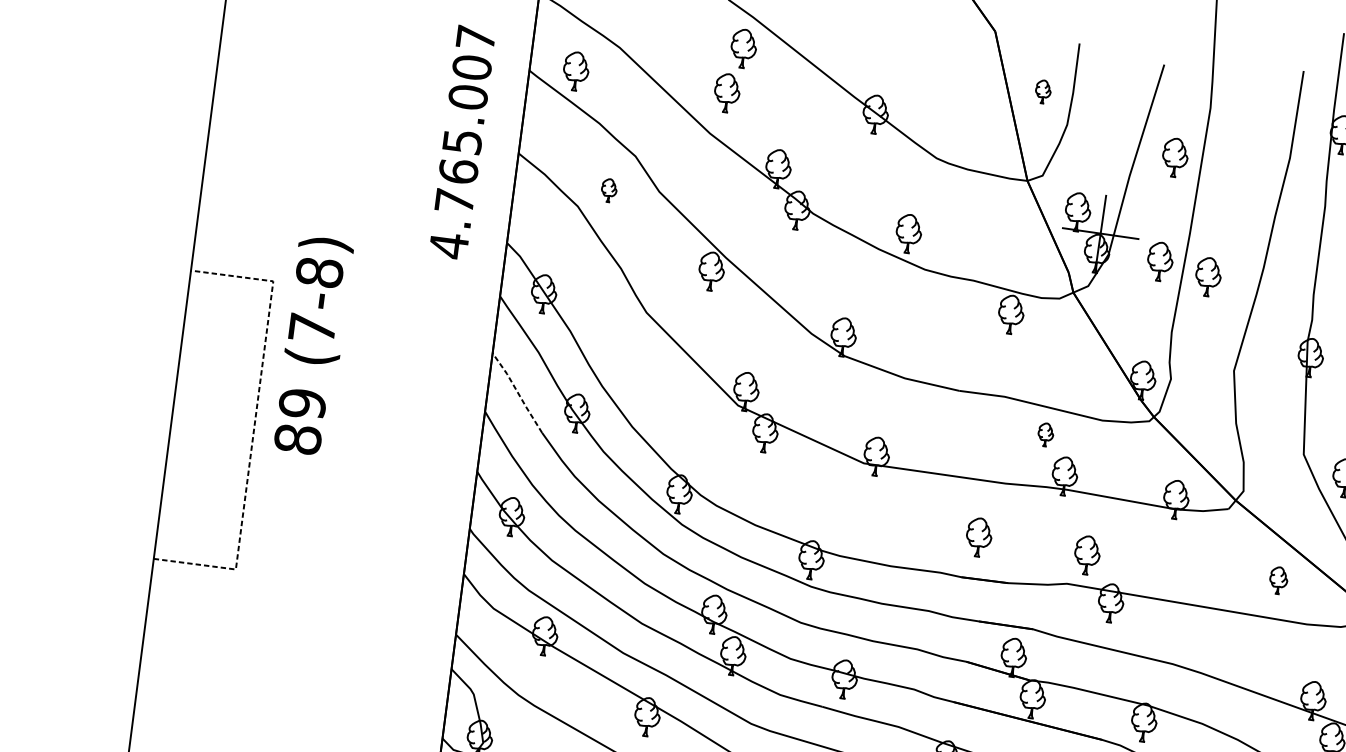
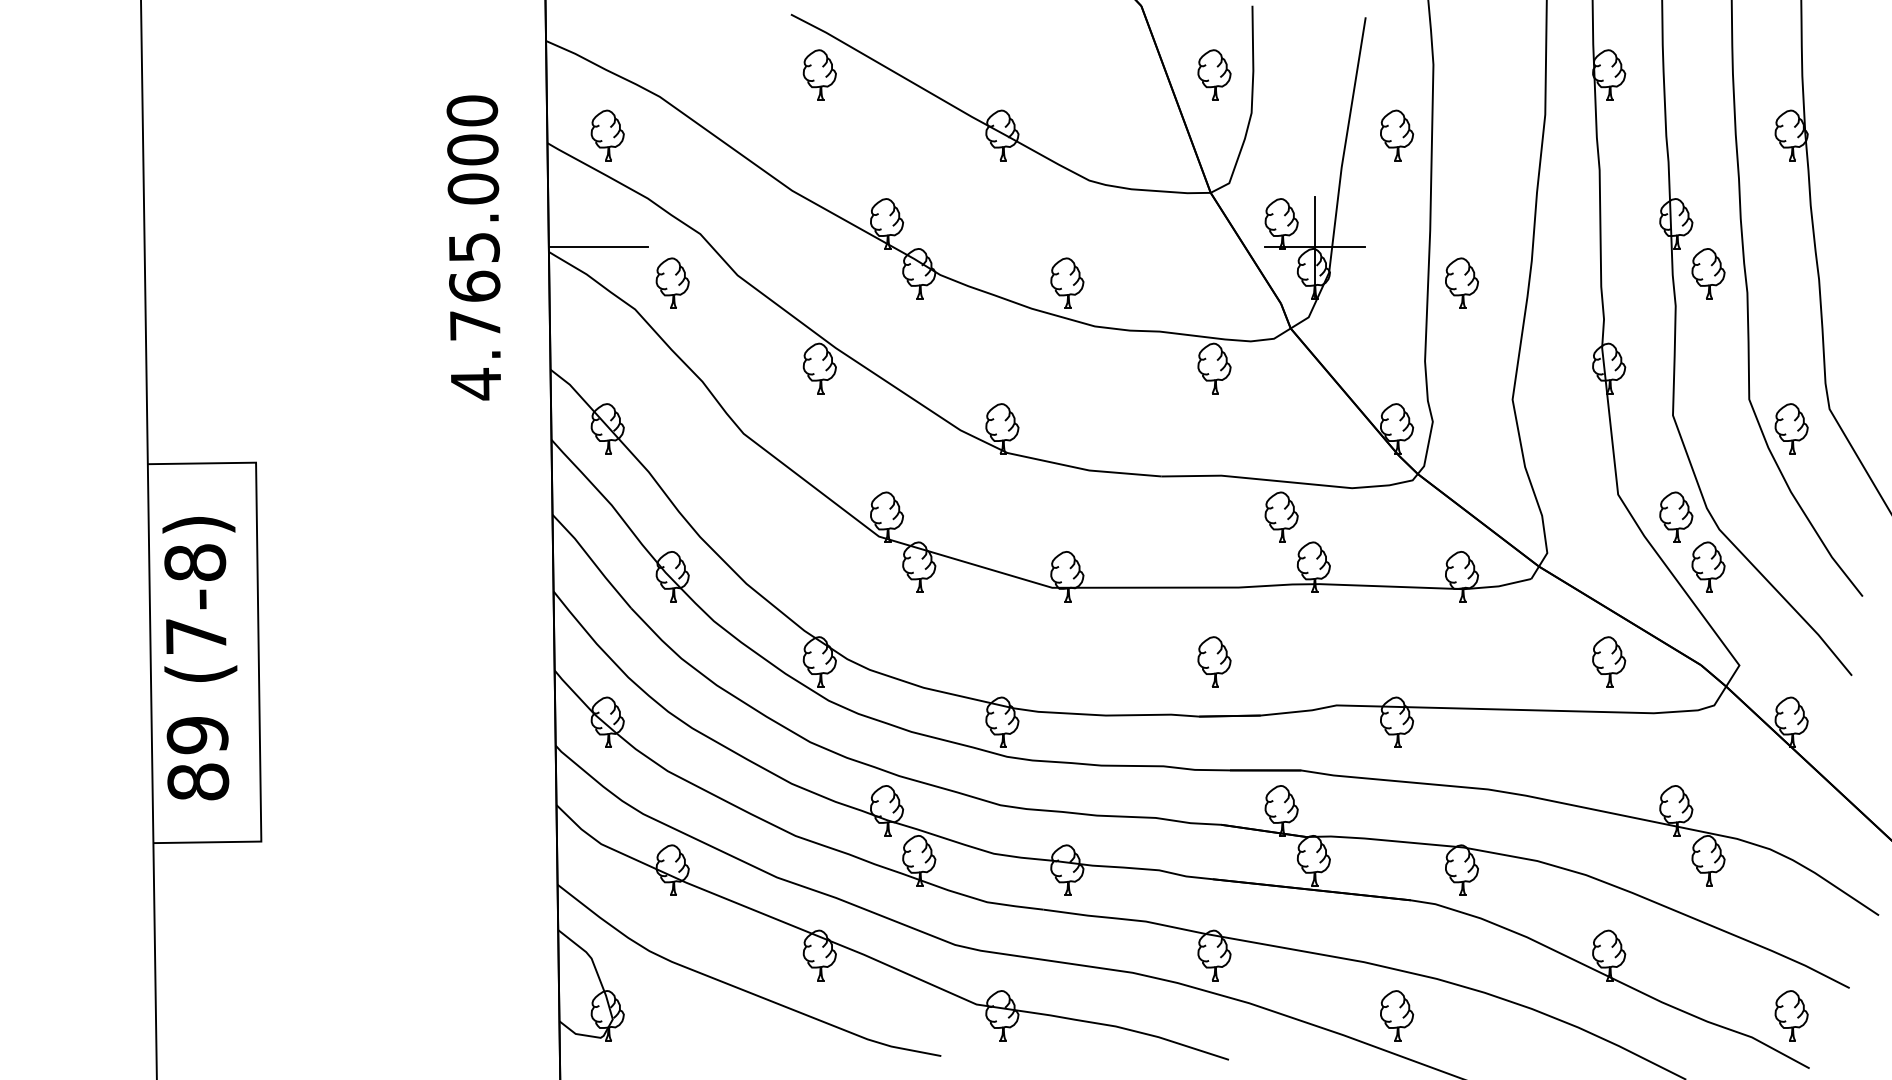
text: (476, 37) -> (472, 110), 4.765.007 -> 4.765.000
part: (1043, 91) -> (1214, 74), size x1.67
part: (726, 93) -> (806, 135), removed
line: (556, 155) -> (598, 247), added
part: (609, 190) -> (672, 282), size x1.67
part: (1160, 261) -> (1397, 272), removed
text: (312, 345) -> (199, 658), moved
line: (518, 392) -> (592, 560), dashed -> solid
line: (254, 424) -> (258, 651), dashed -> solid
part: (1045, 434) -> (1281, 516), size x1.67
part: (1087, 554) -> (1357, 664), removed
part: (1278, 580) -> (1609, 661), size x1.43

